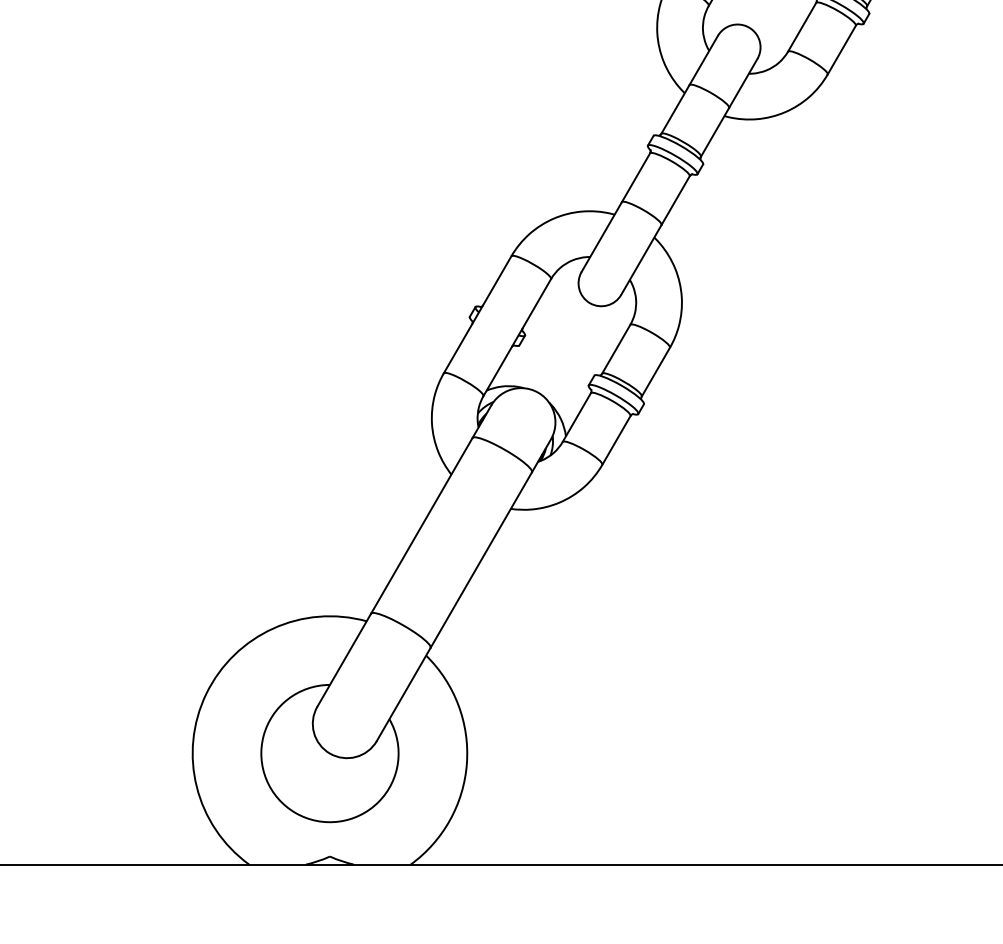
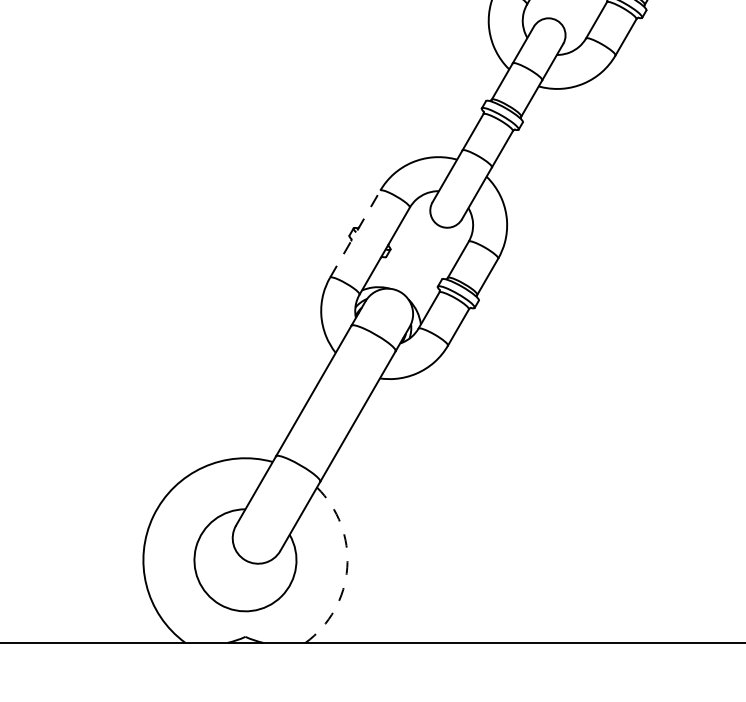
line: (477, 313) -> (355, 233), solid -> dashed
arc: (467, 763) -> (347, 567), solid -> dashed

